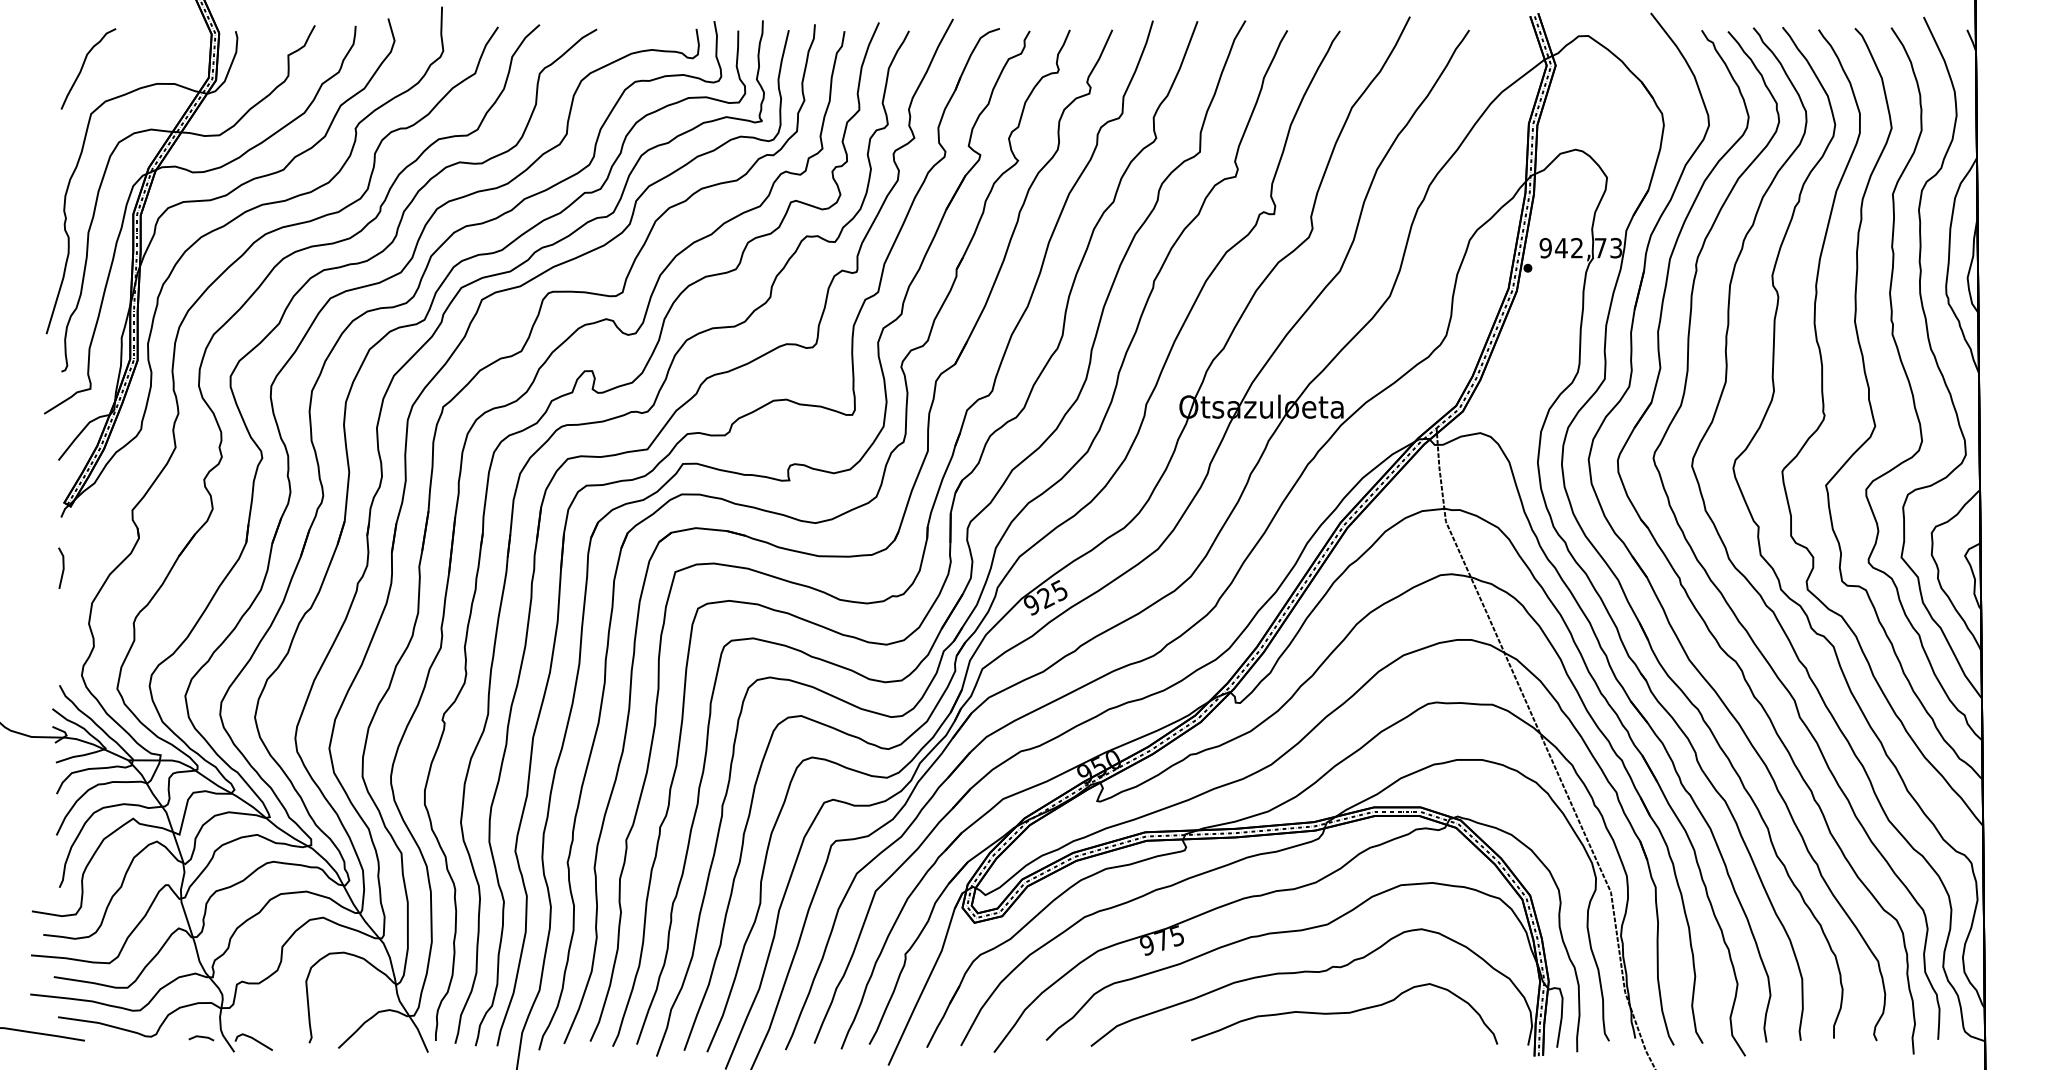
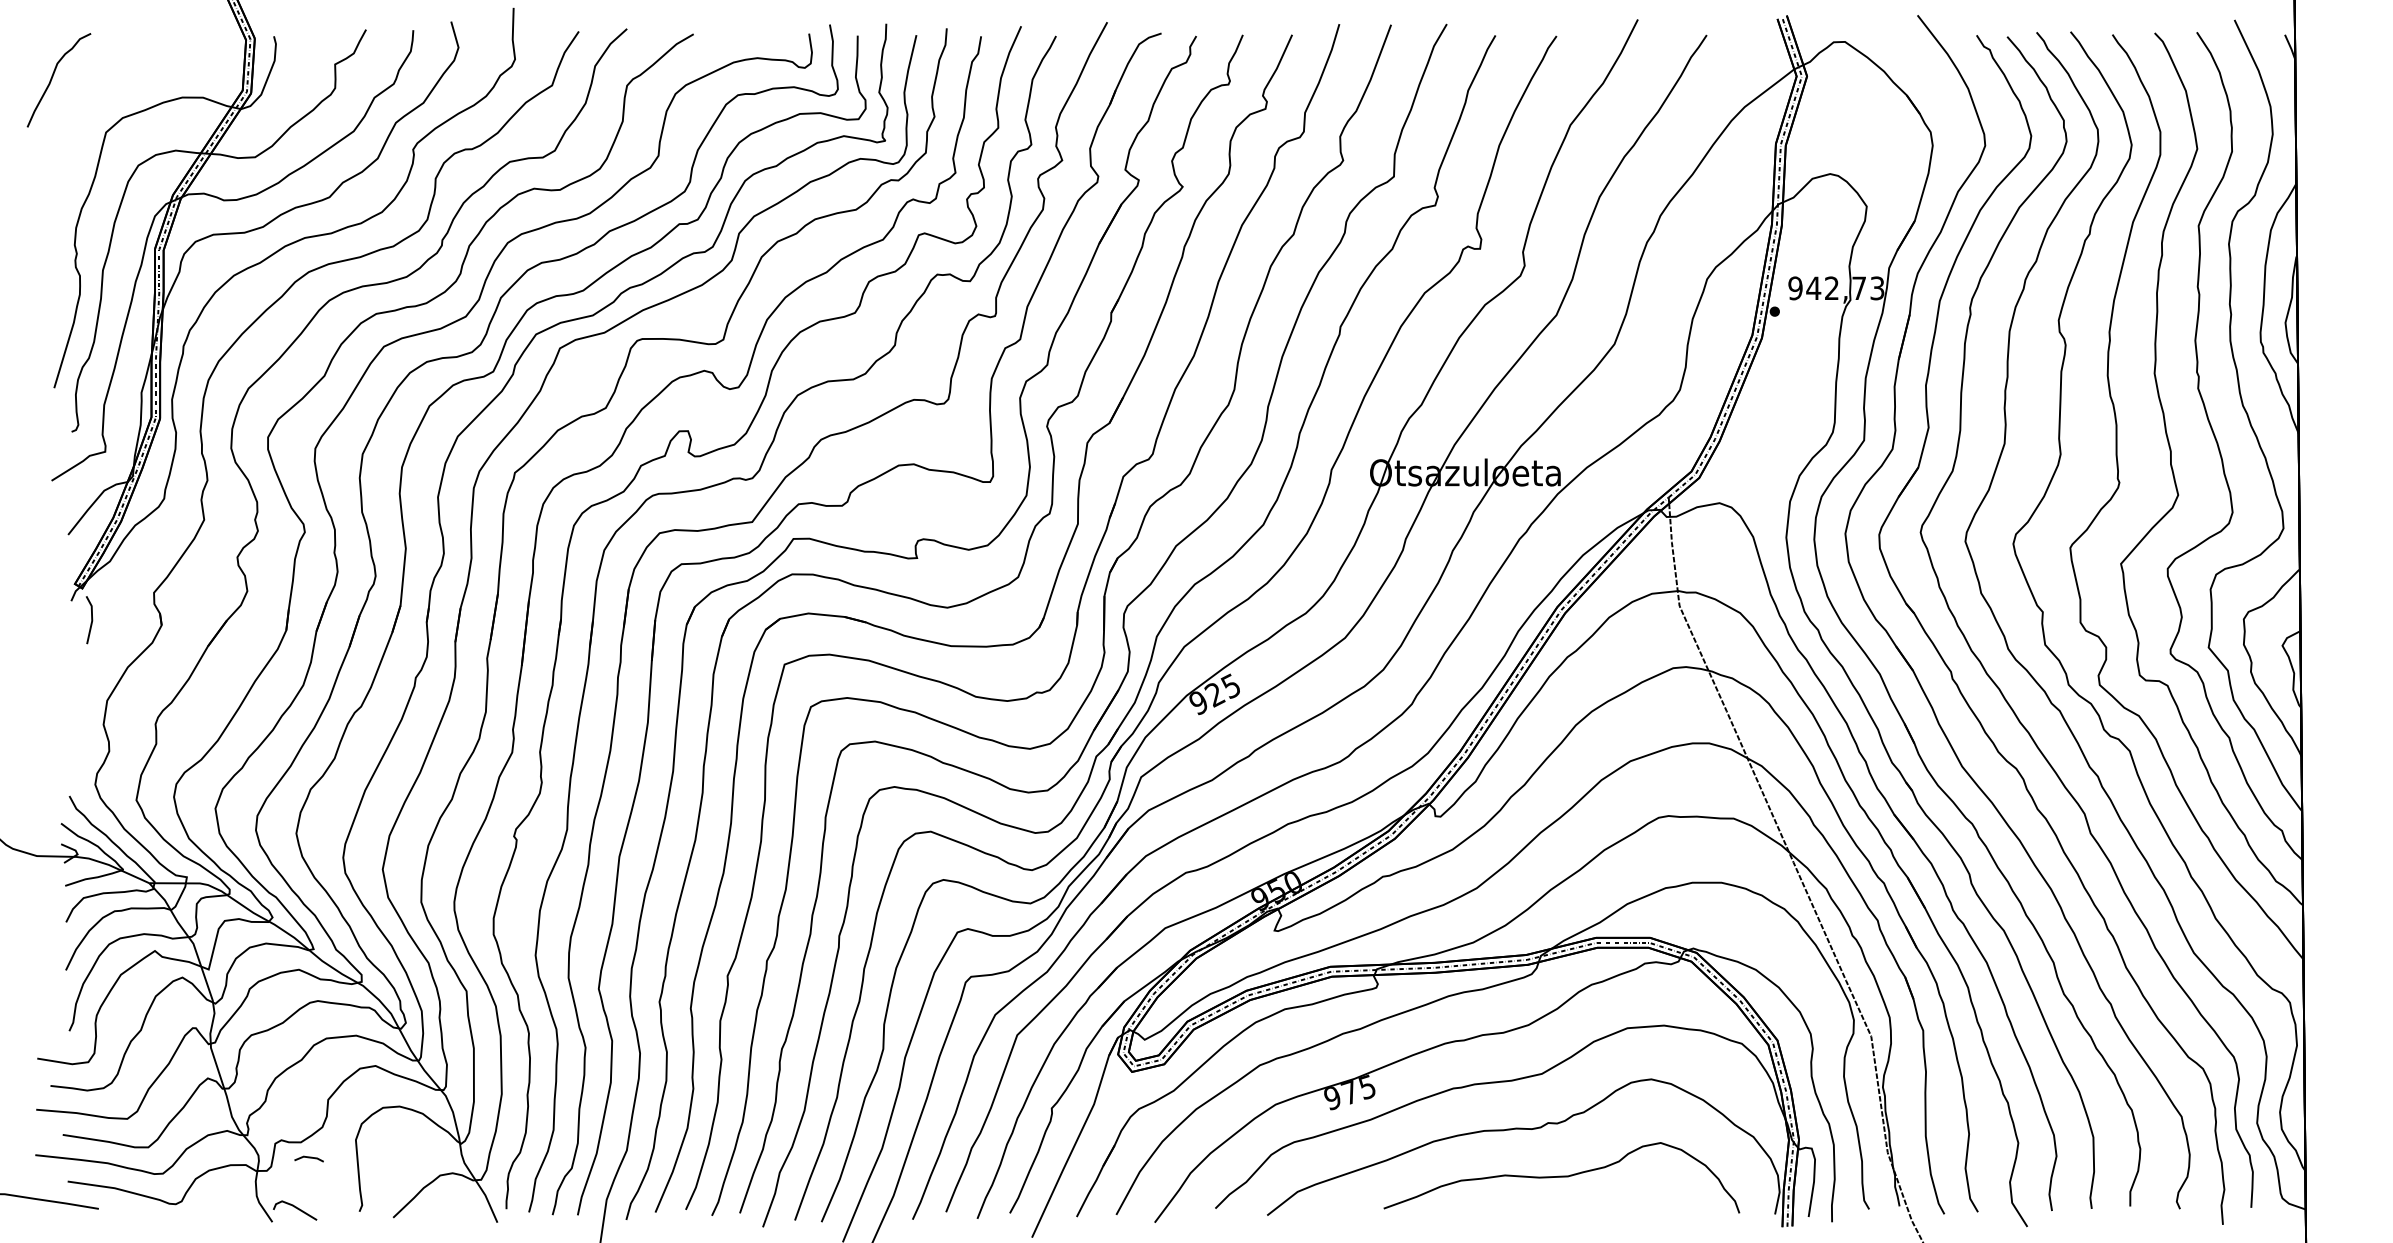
curve: (82, 68) -> (52, 79), moved
line: (63, 568) -> (91, 620), moved
line: (200, 1037) -> (308, 1158), moved

